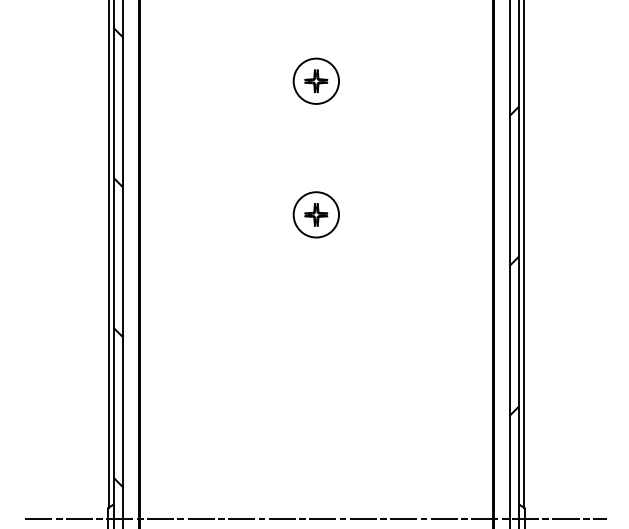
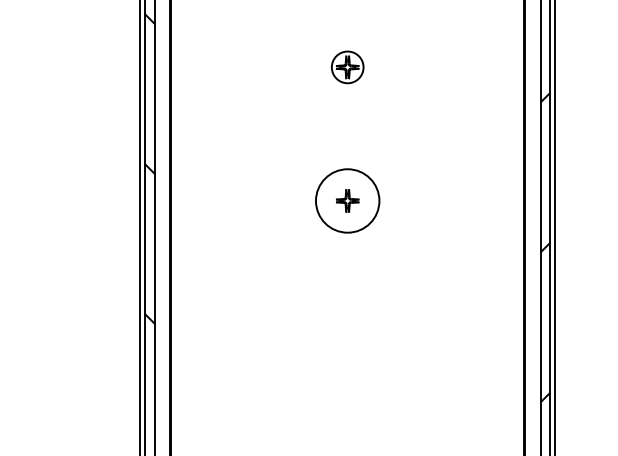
circle: (316, 80) -> (347, 66), size x0.7
circle: (316, 214) -> (347, 200), size x1.4

